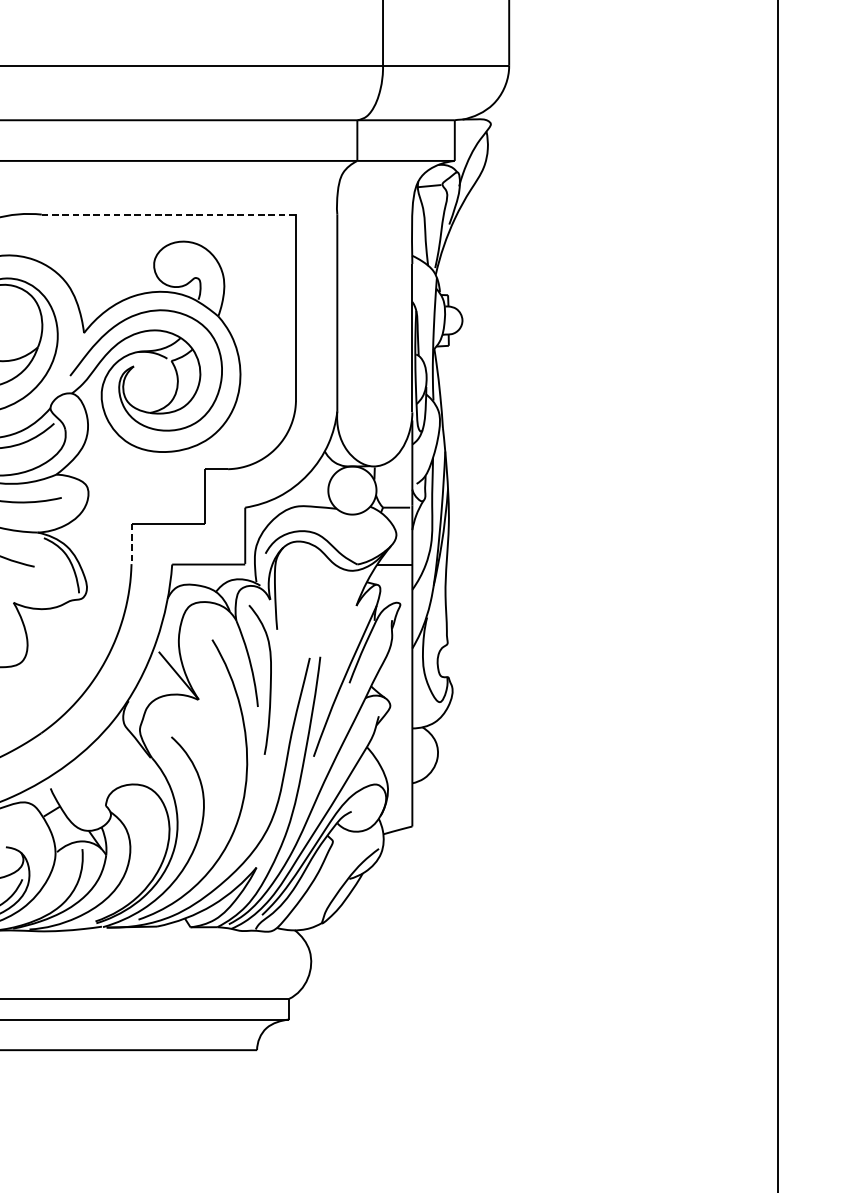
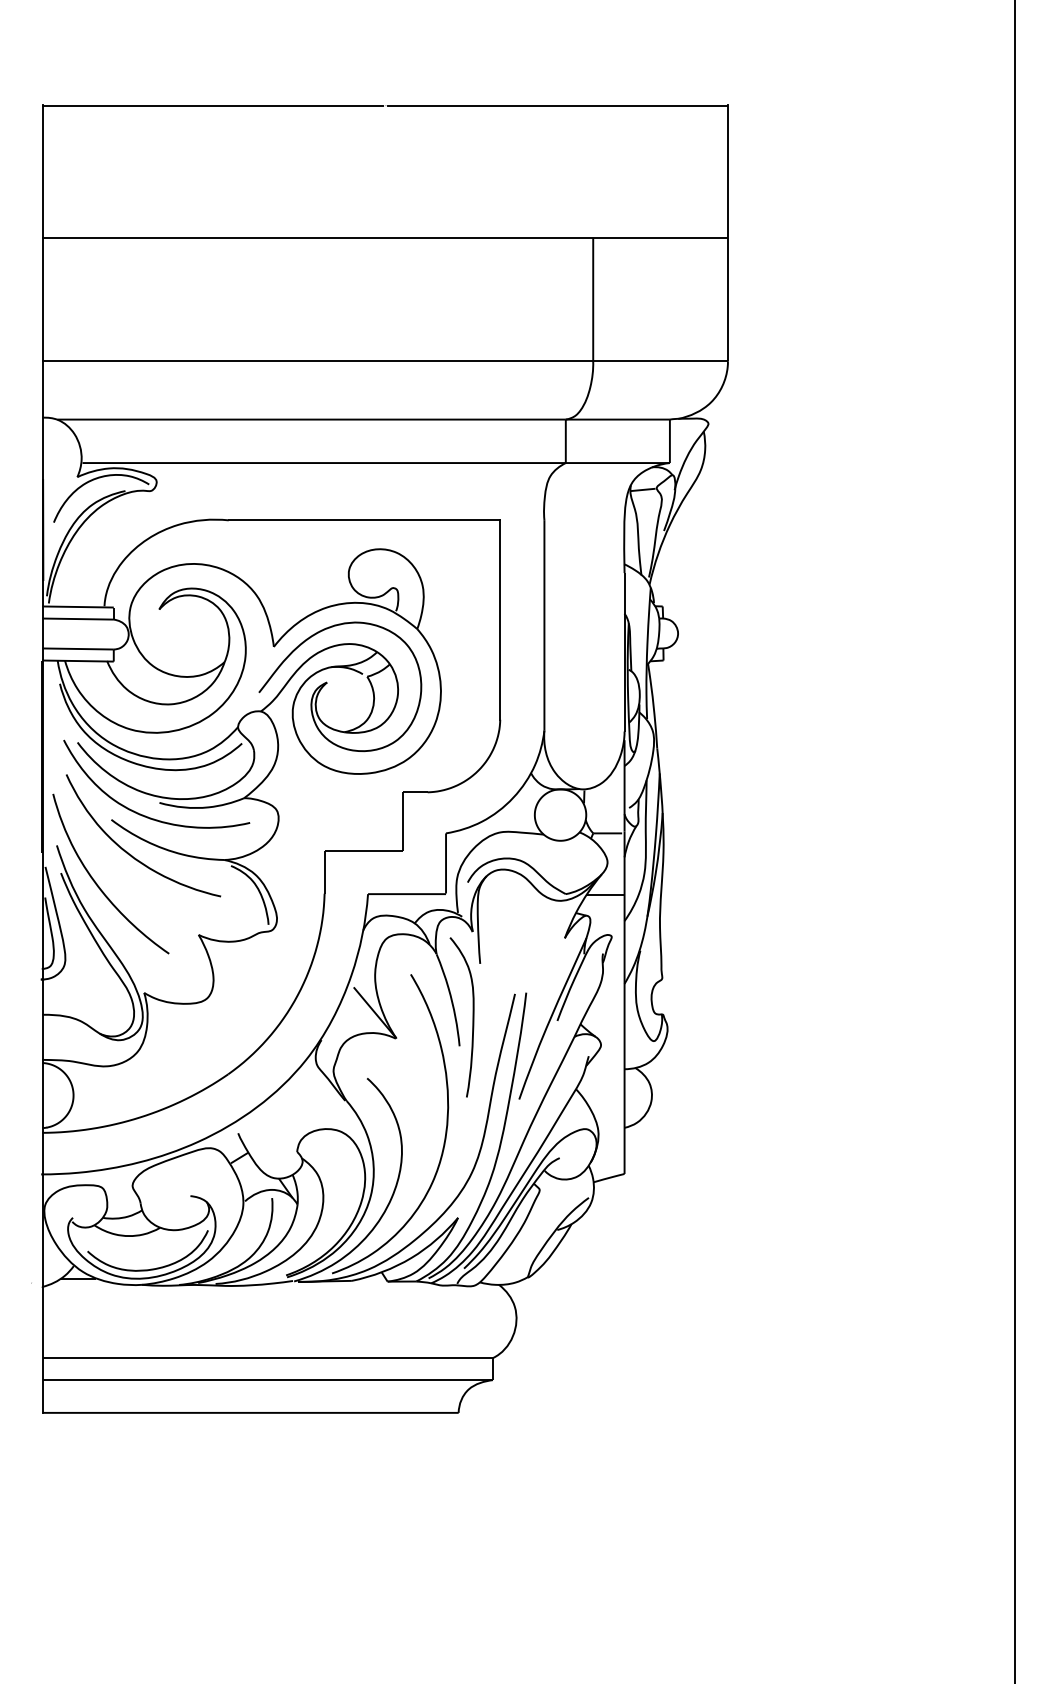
line: (168, 214) -> (364, 520), dashed -> solid
line: (131, 544) -> (324, 872), dashed -> solid

